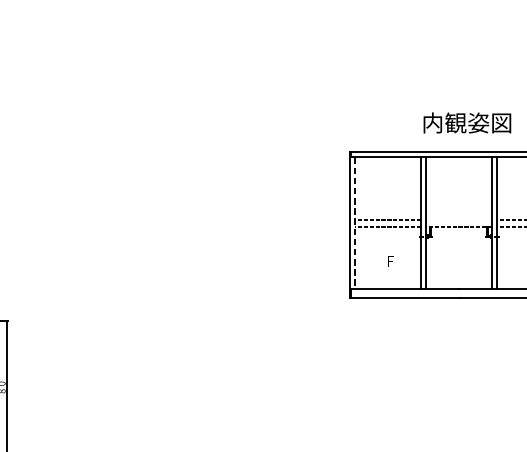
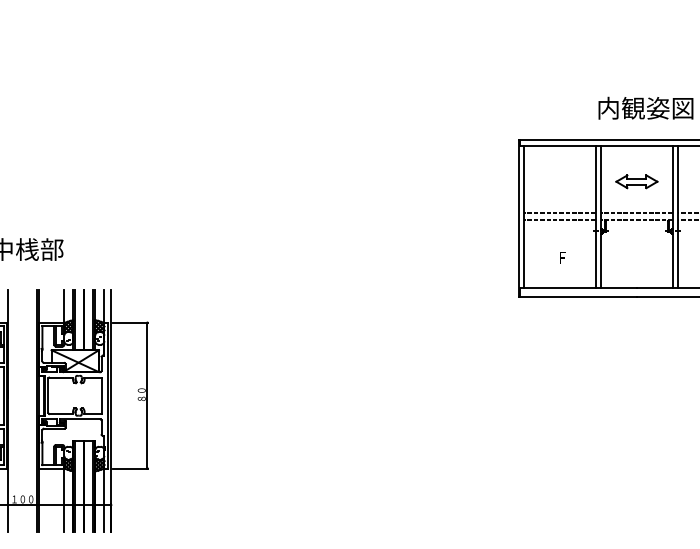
part: (458, 190) -> (636, 181), added
line: (458, 220) -> (636, 213), added
line: (355, 223) -> (524, 217), dashed -> solid

